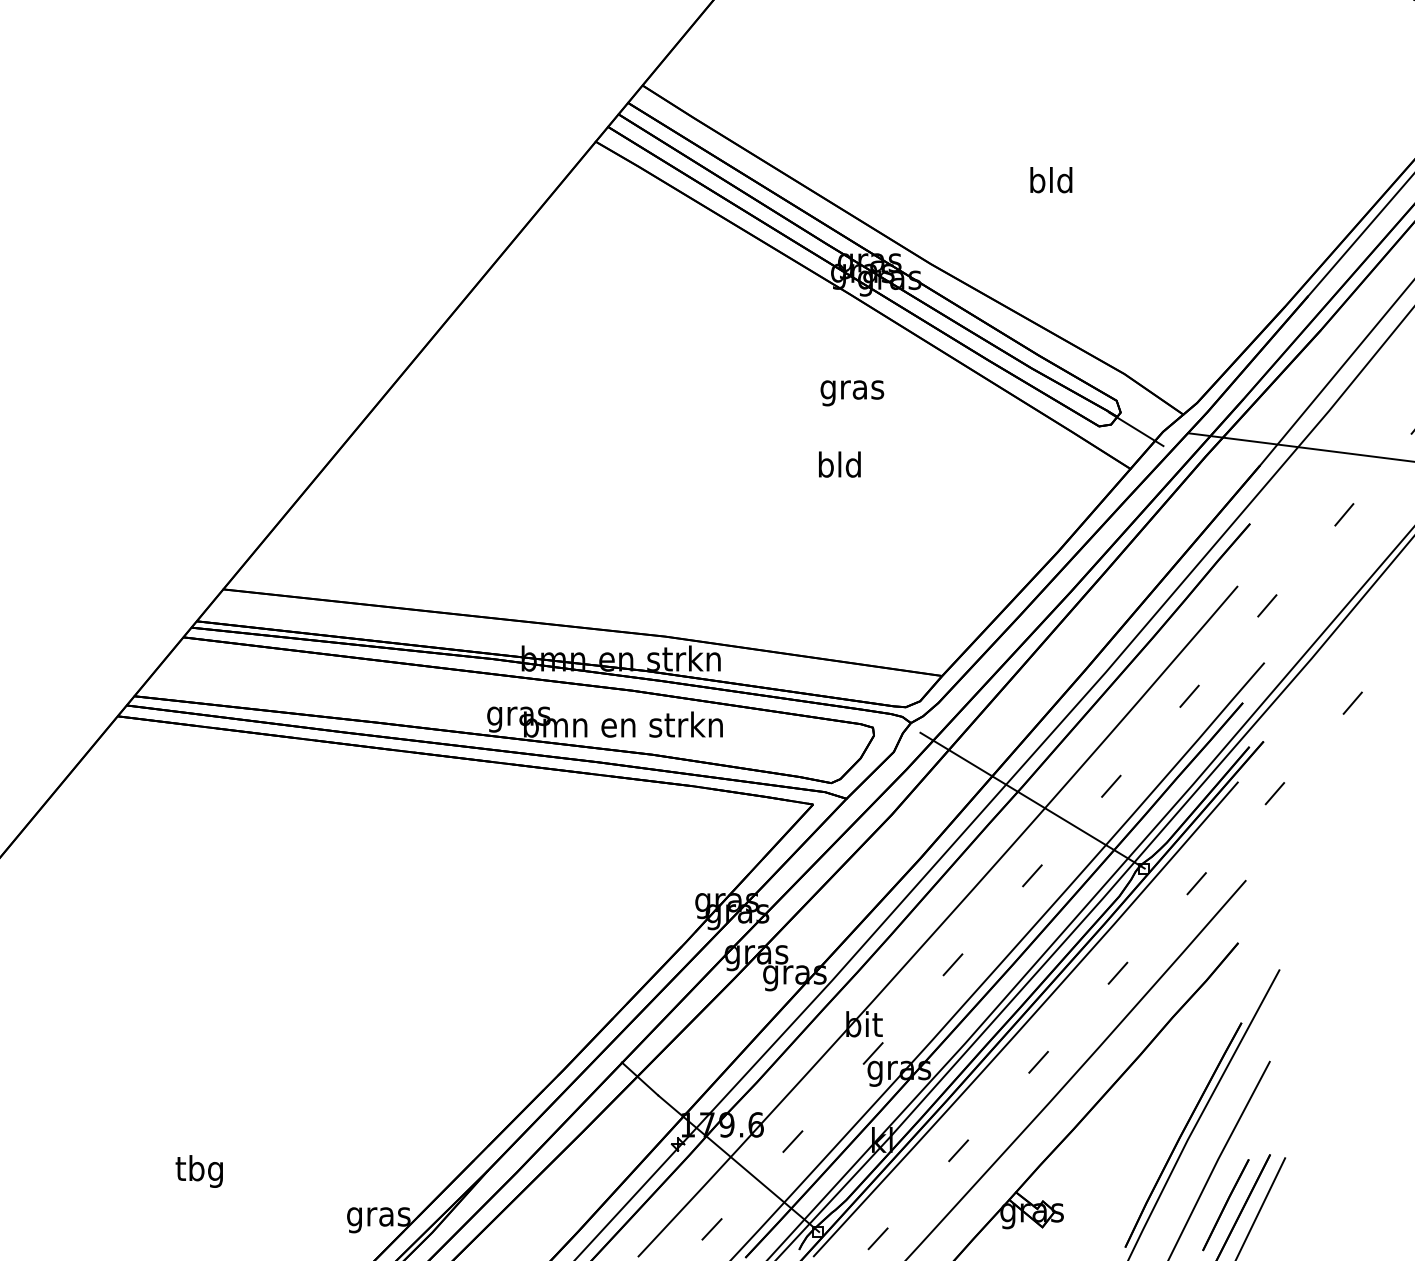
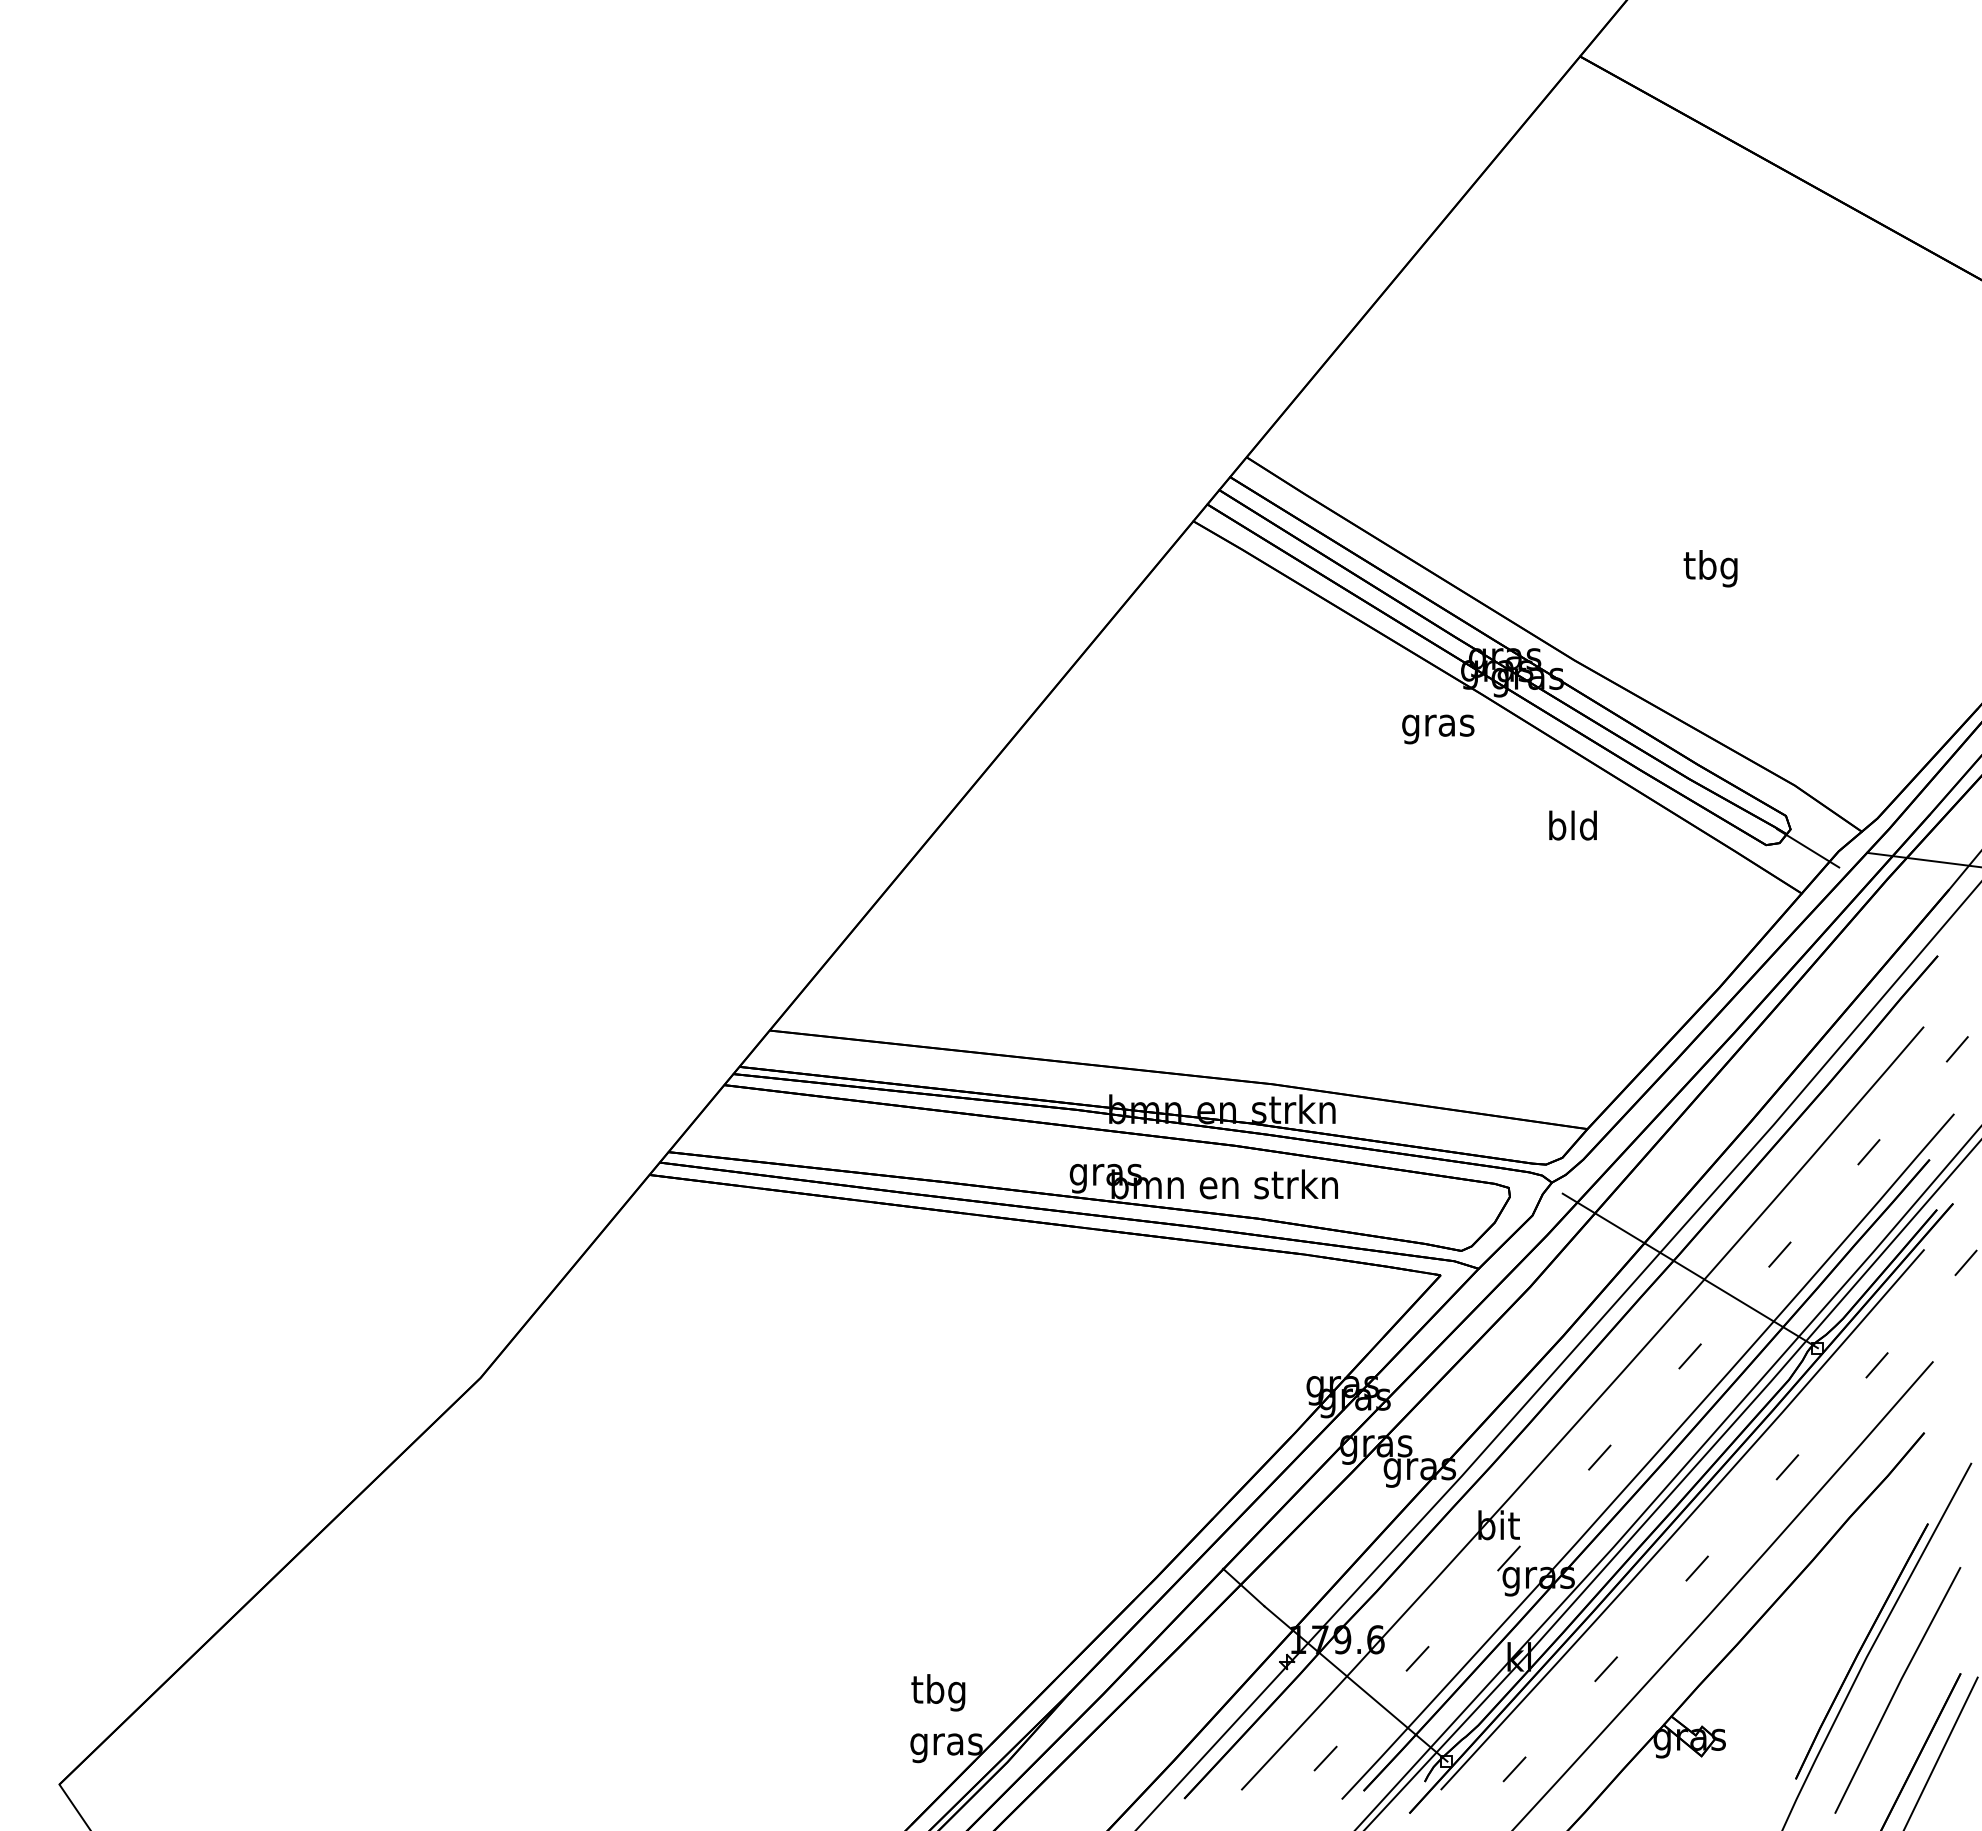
text: (1050, 183) -> (1710, 568), bld -> tbg
text: (852, 393) -> (1438, 729), moved
text: (839, 464) -> (1572, 825), moved
text: (199, 1171) -> (938, 1692), moved
line: (1226, 1204) -> (1910, 1730), removed

